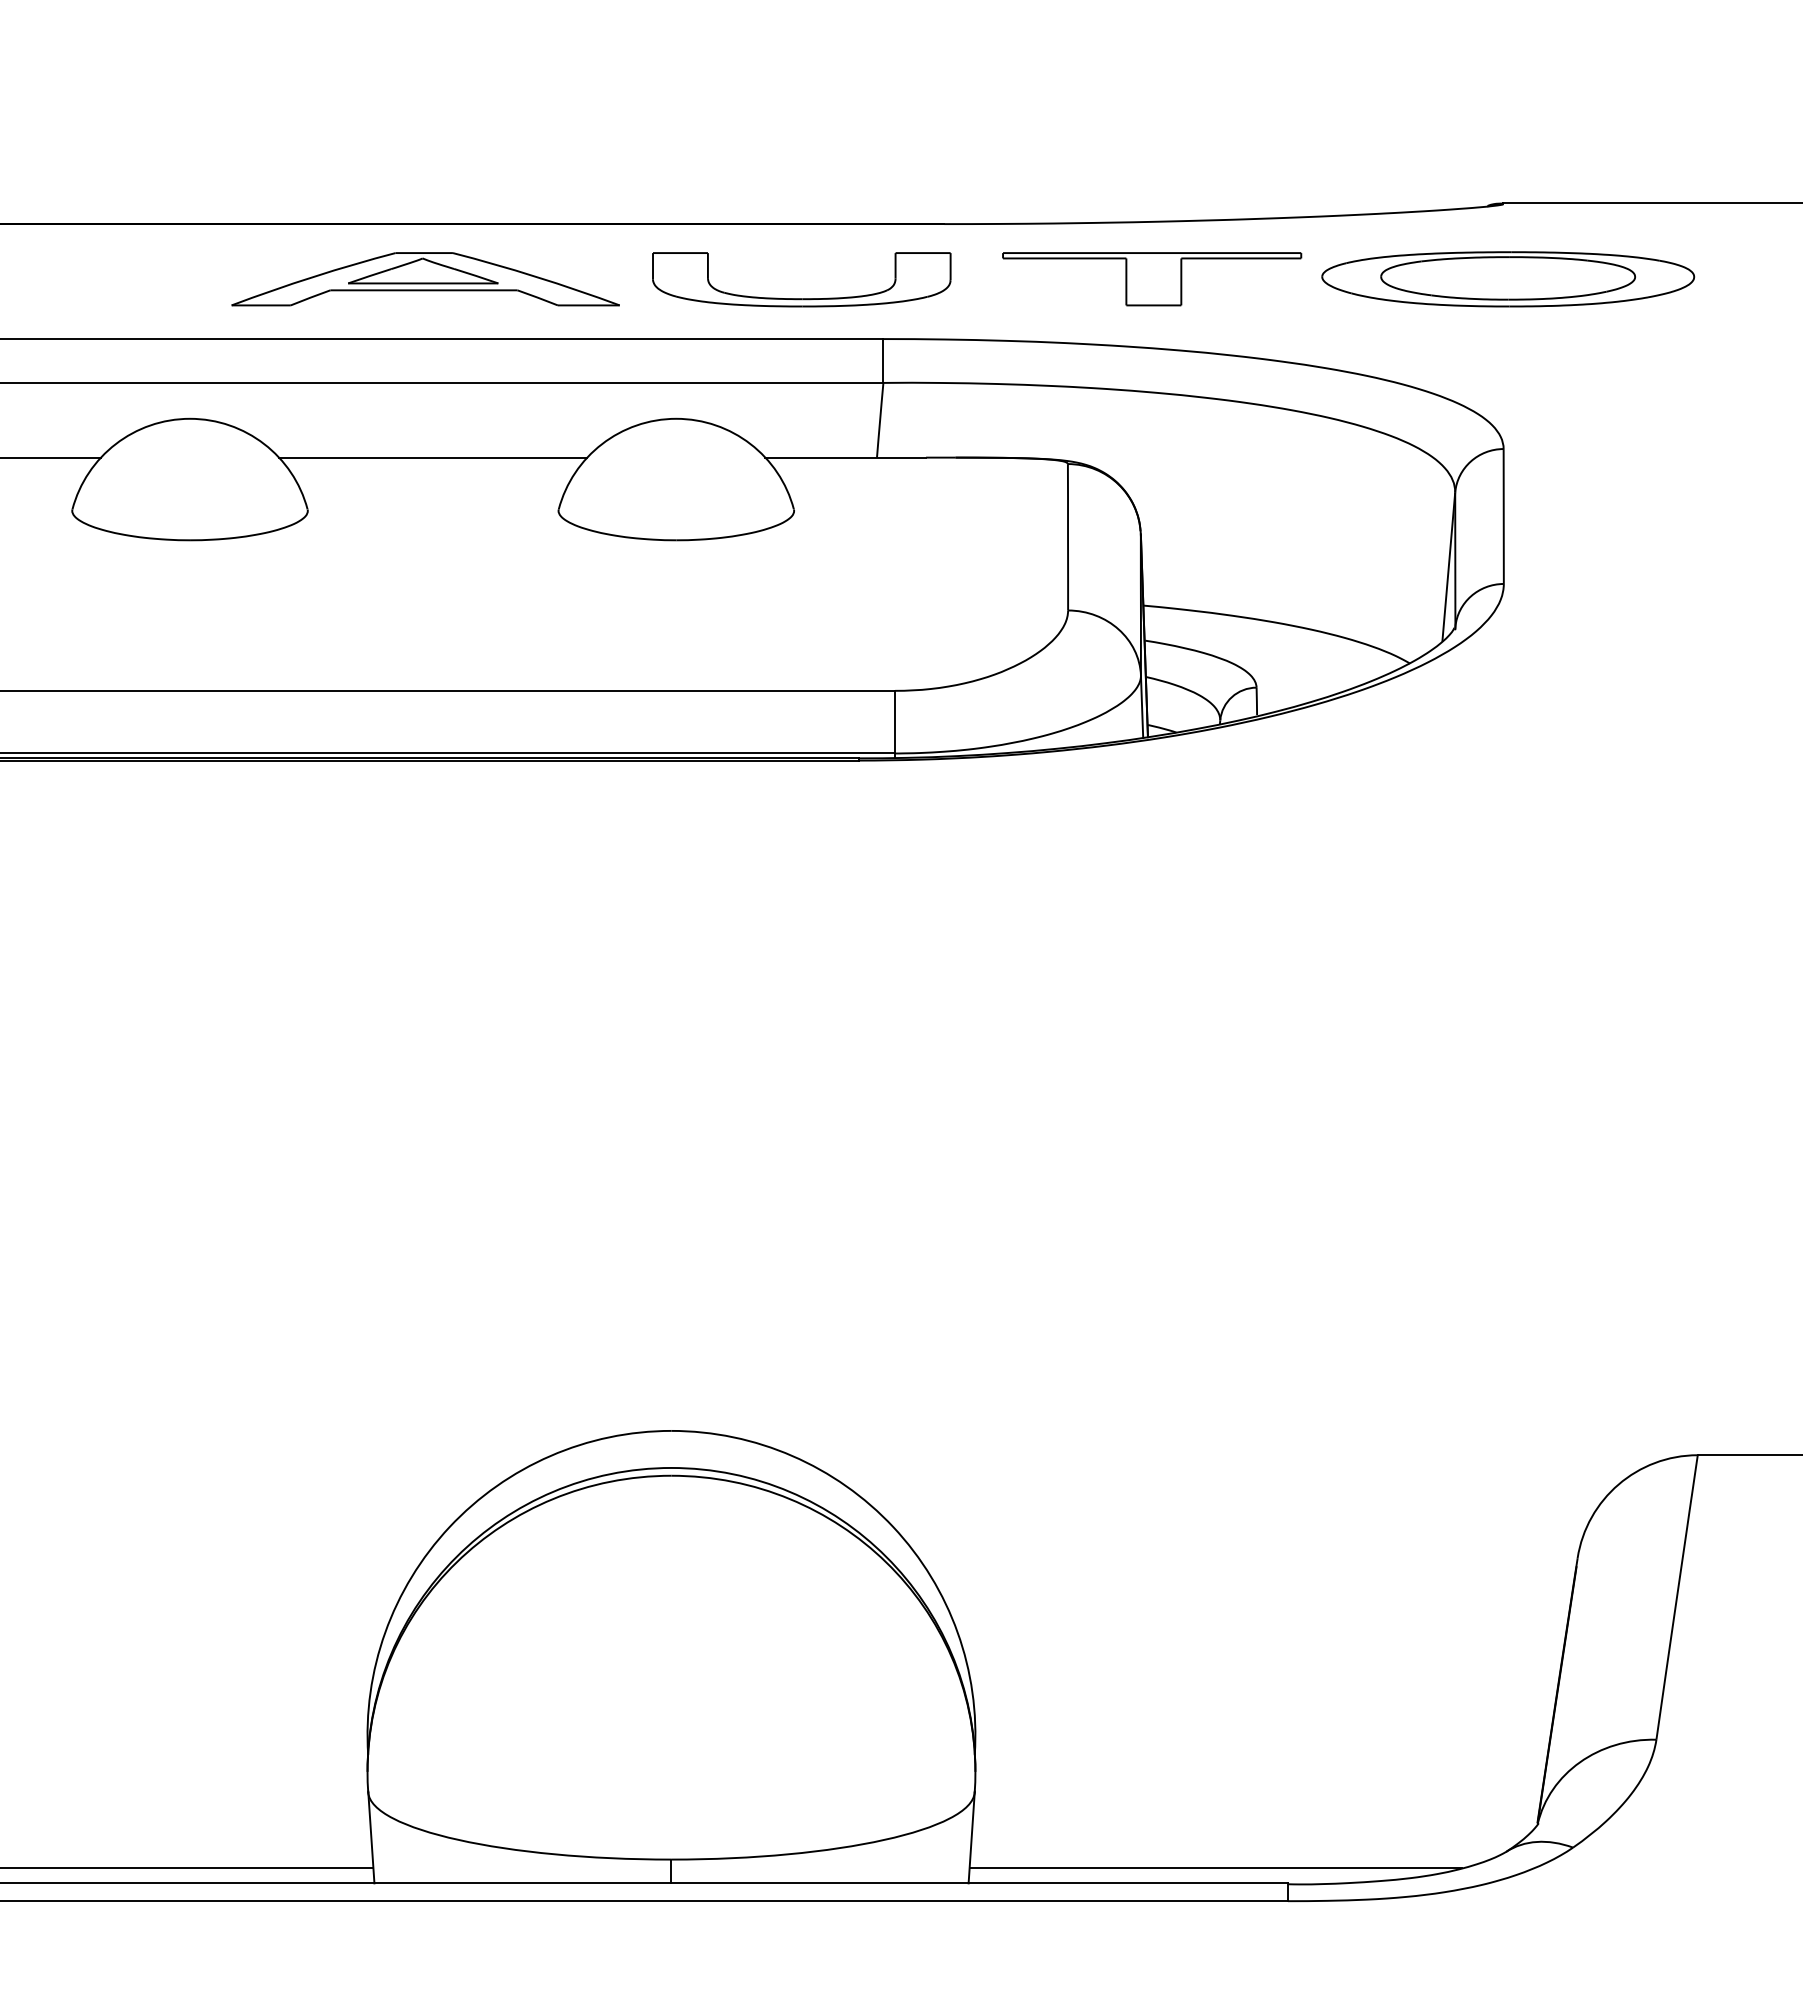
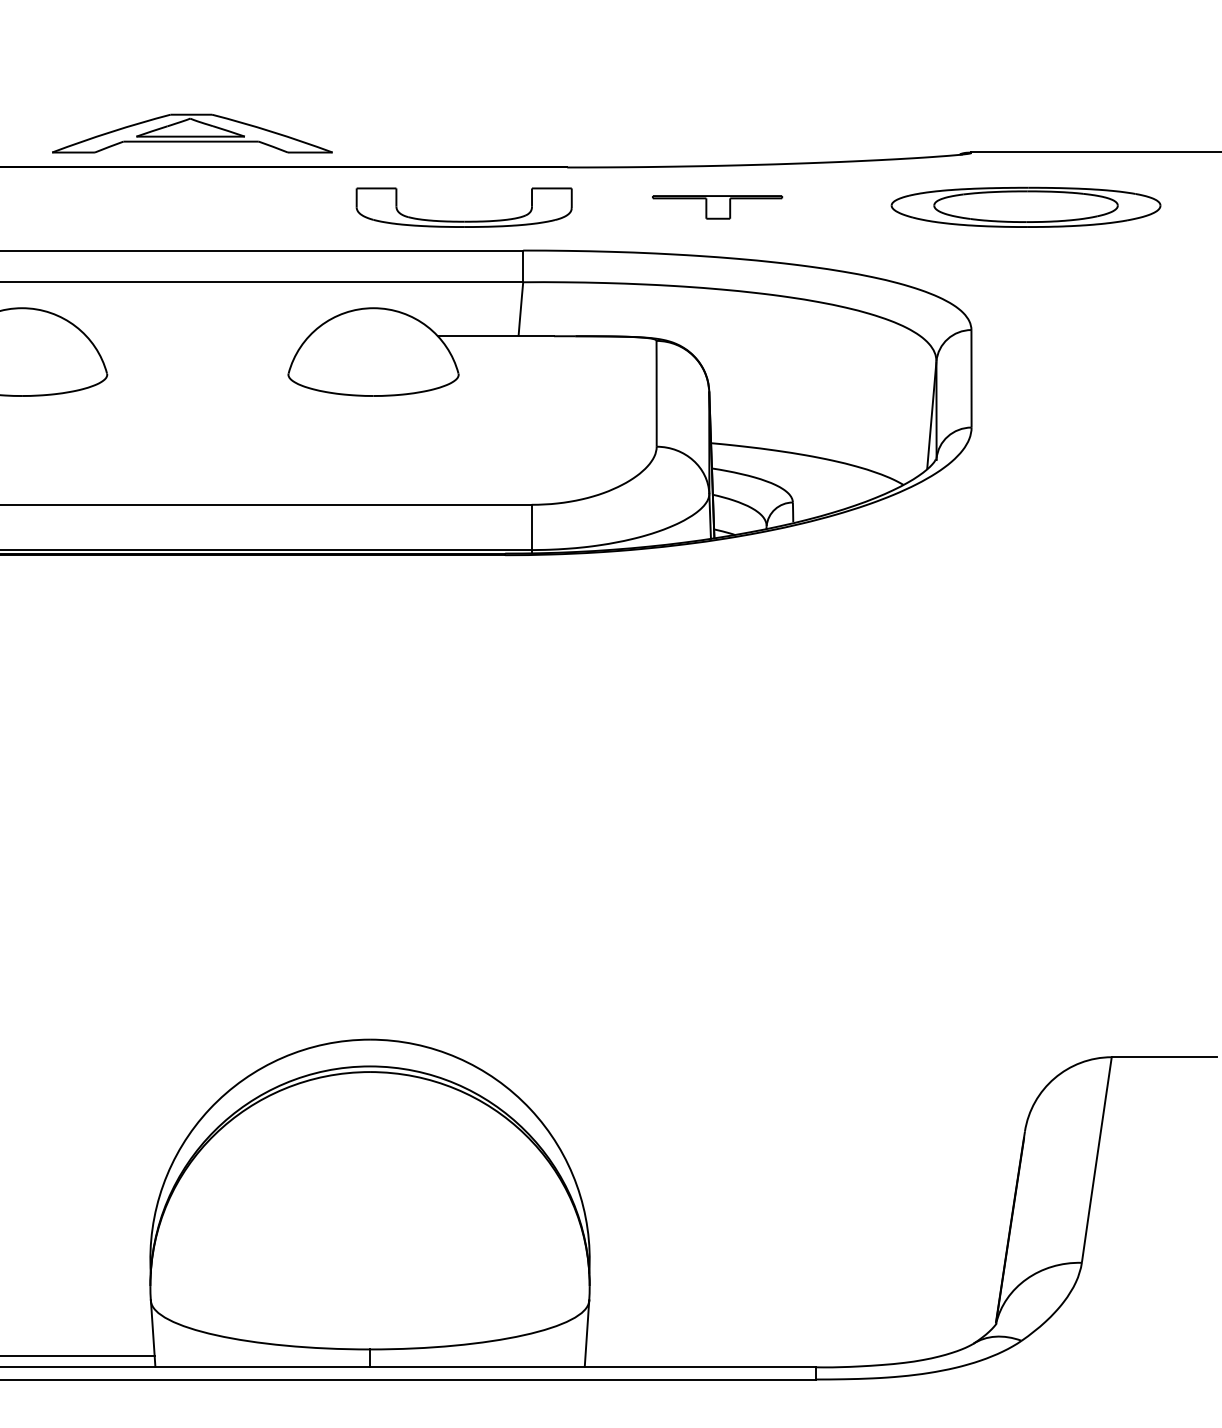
part: (425, 279) -> (192, 133), moved
part: (1152, 279) -> (717, 207), size x0.6
part: (1508, 279) -> (1026, 207), moved
line: (433, 457) -> (198, 336), removed
line: (1215, 1868) -> (763, 1355), removed

